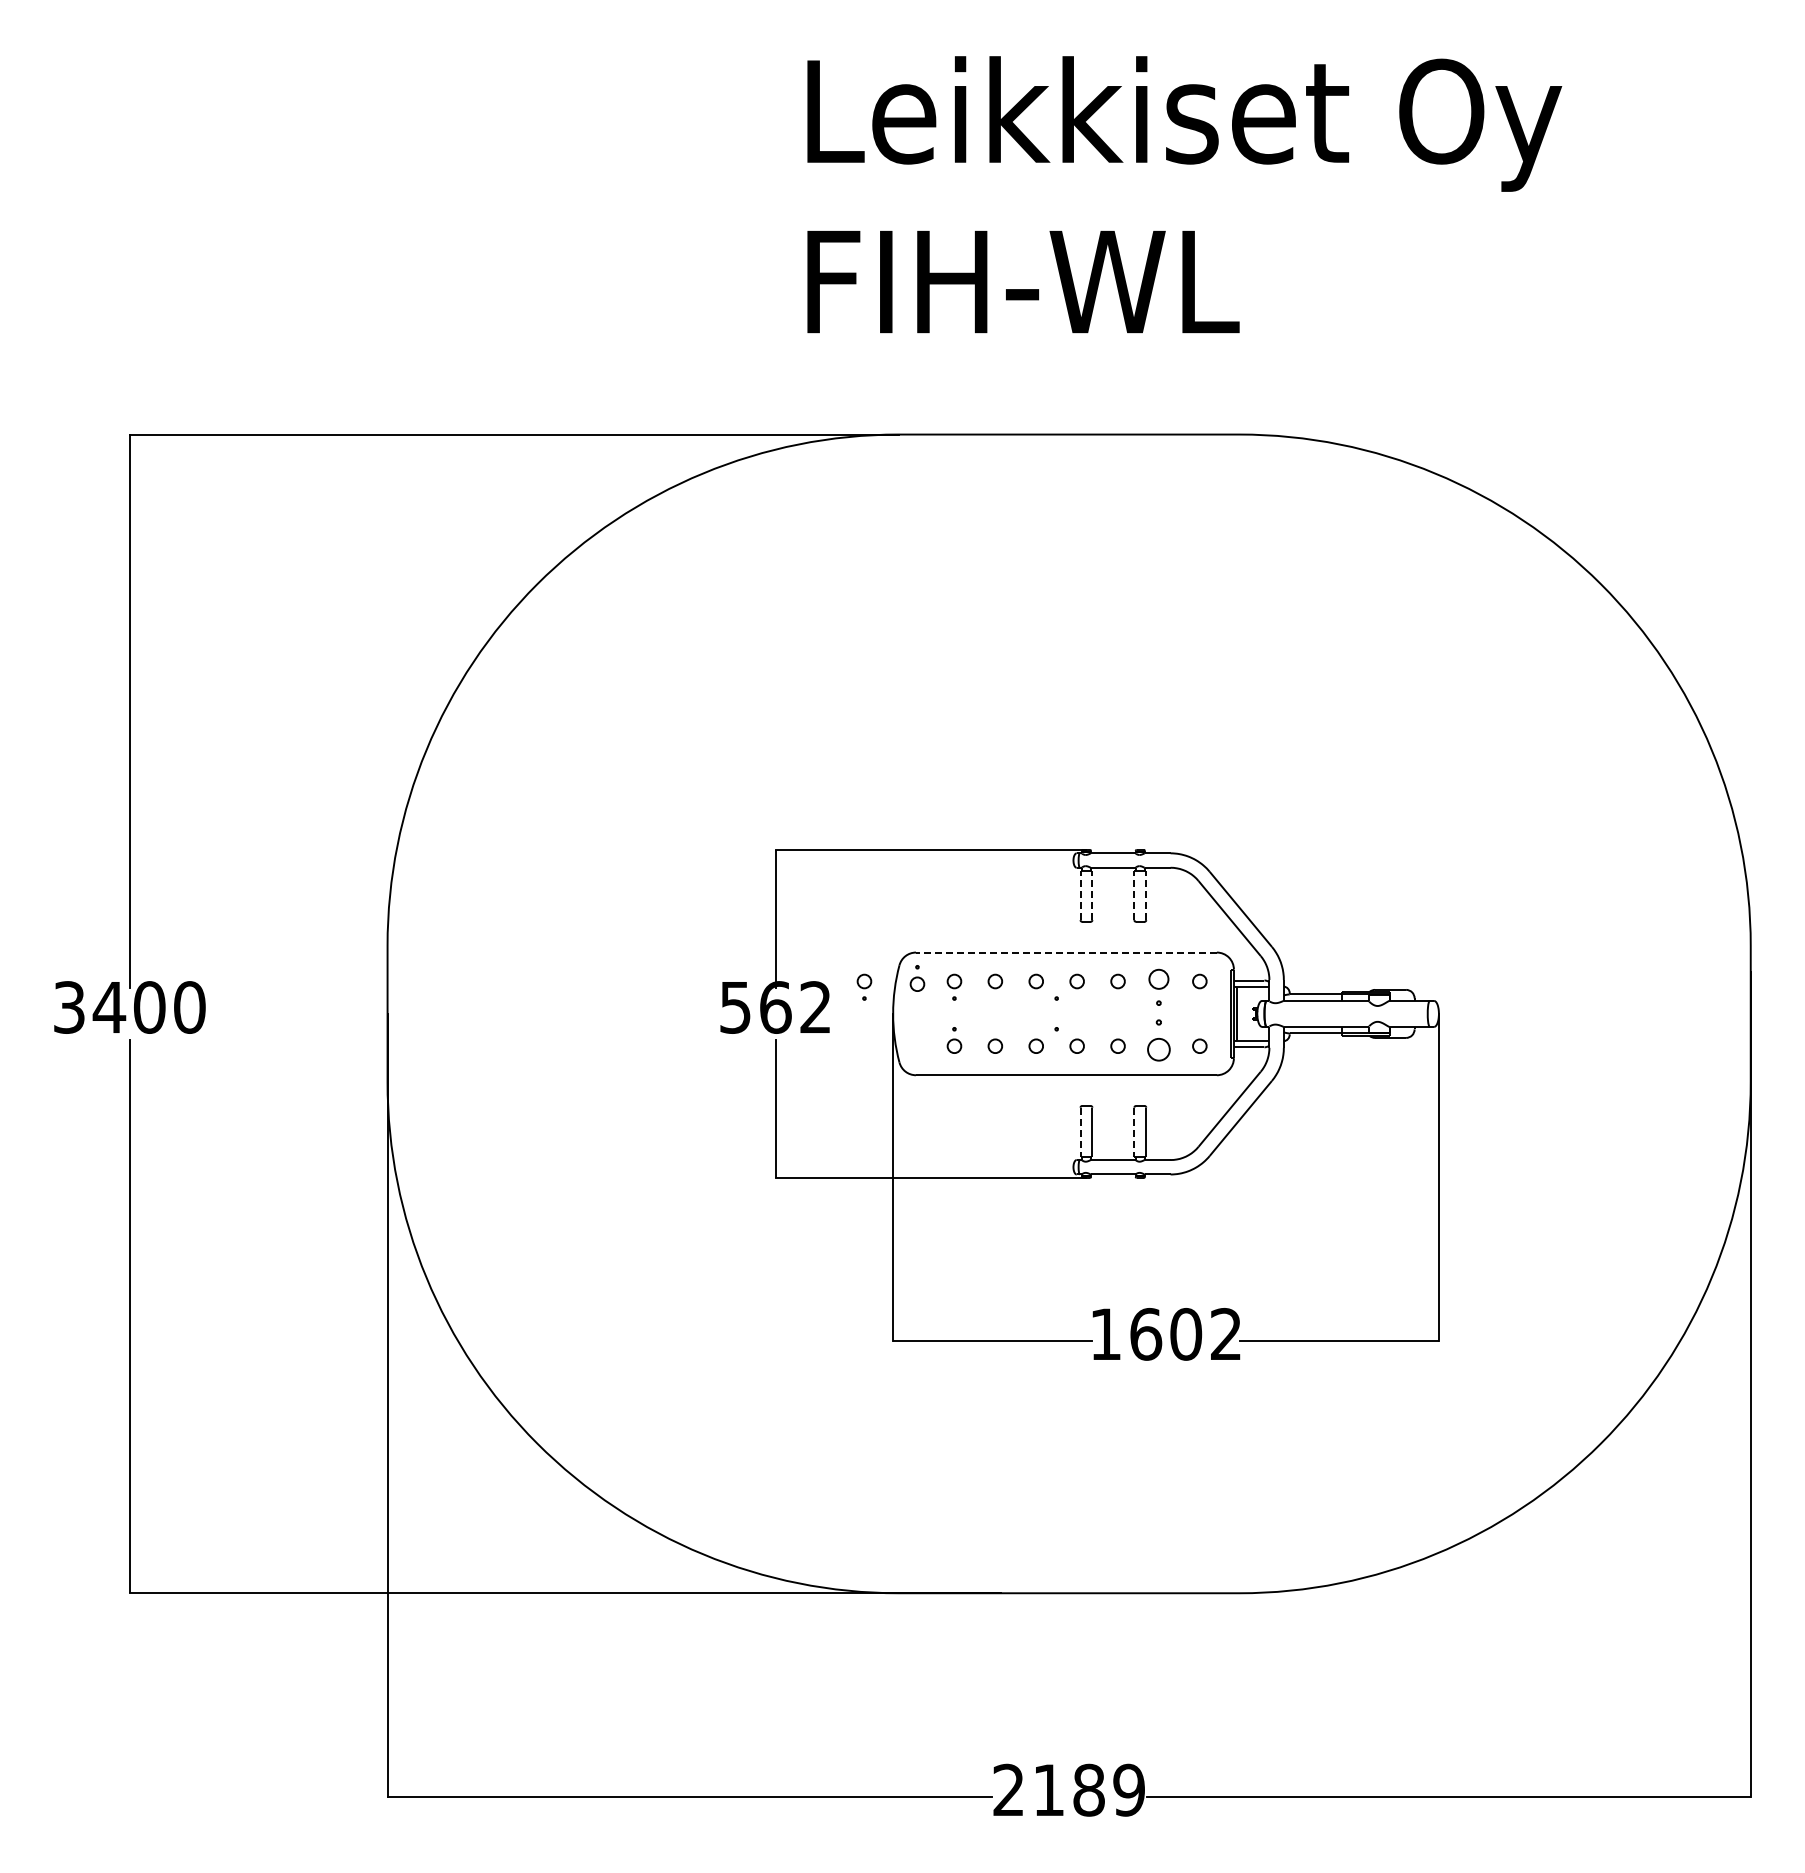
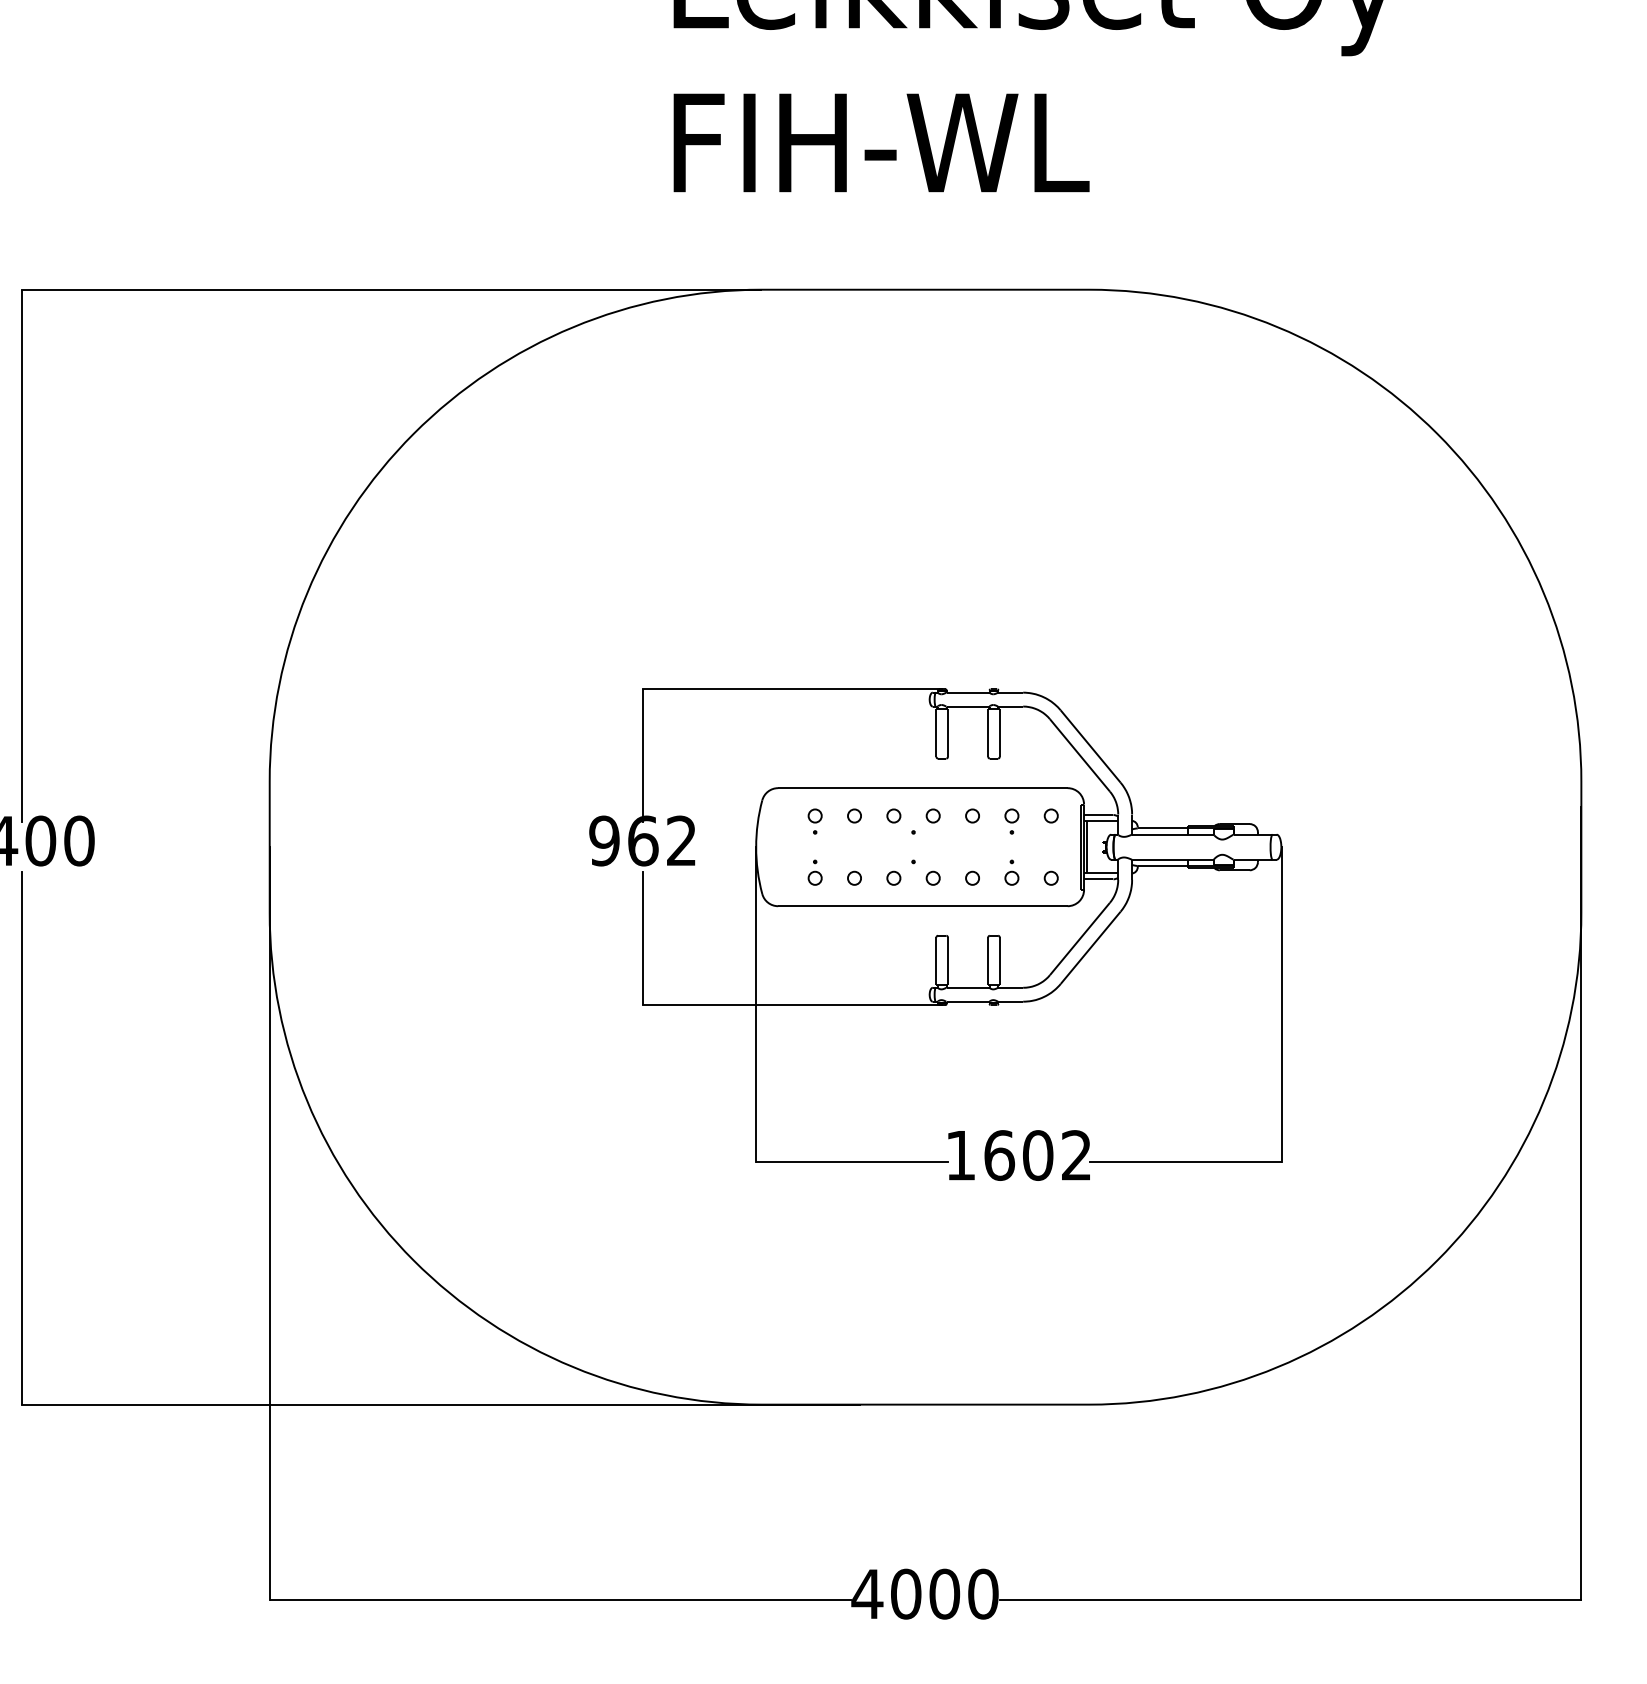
line: (1080, 895) -> (936, 733), dashed -> solid
line: (1092, 895) -> (947, 733), dashed -> solid
line: (1134, 895) -> (988, 733), dashed -> solid
line: (1146, 895) -> (999, 733), dashed -> solid
line: (1065, 952) -> (922, 788), dashed -> solid
part: (917, 978) -> (779, 813), removed
part: (864, 986) -> (728, 820), removed
part: (1158, 986) -> (1011, 820), size x0.71
text: (735, 1007) -> (604, 841), 562 -> 962
part: (1158, 1040) -> (1011, 872), size x0.62
line: (1080, 1132) -> (936, 961), dashed -> solid
line: (1134, 1132) -> (988, 961), dashed -> solid
text: (1068, 1789) -> (924, 1593), 2189 -> 4000

